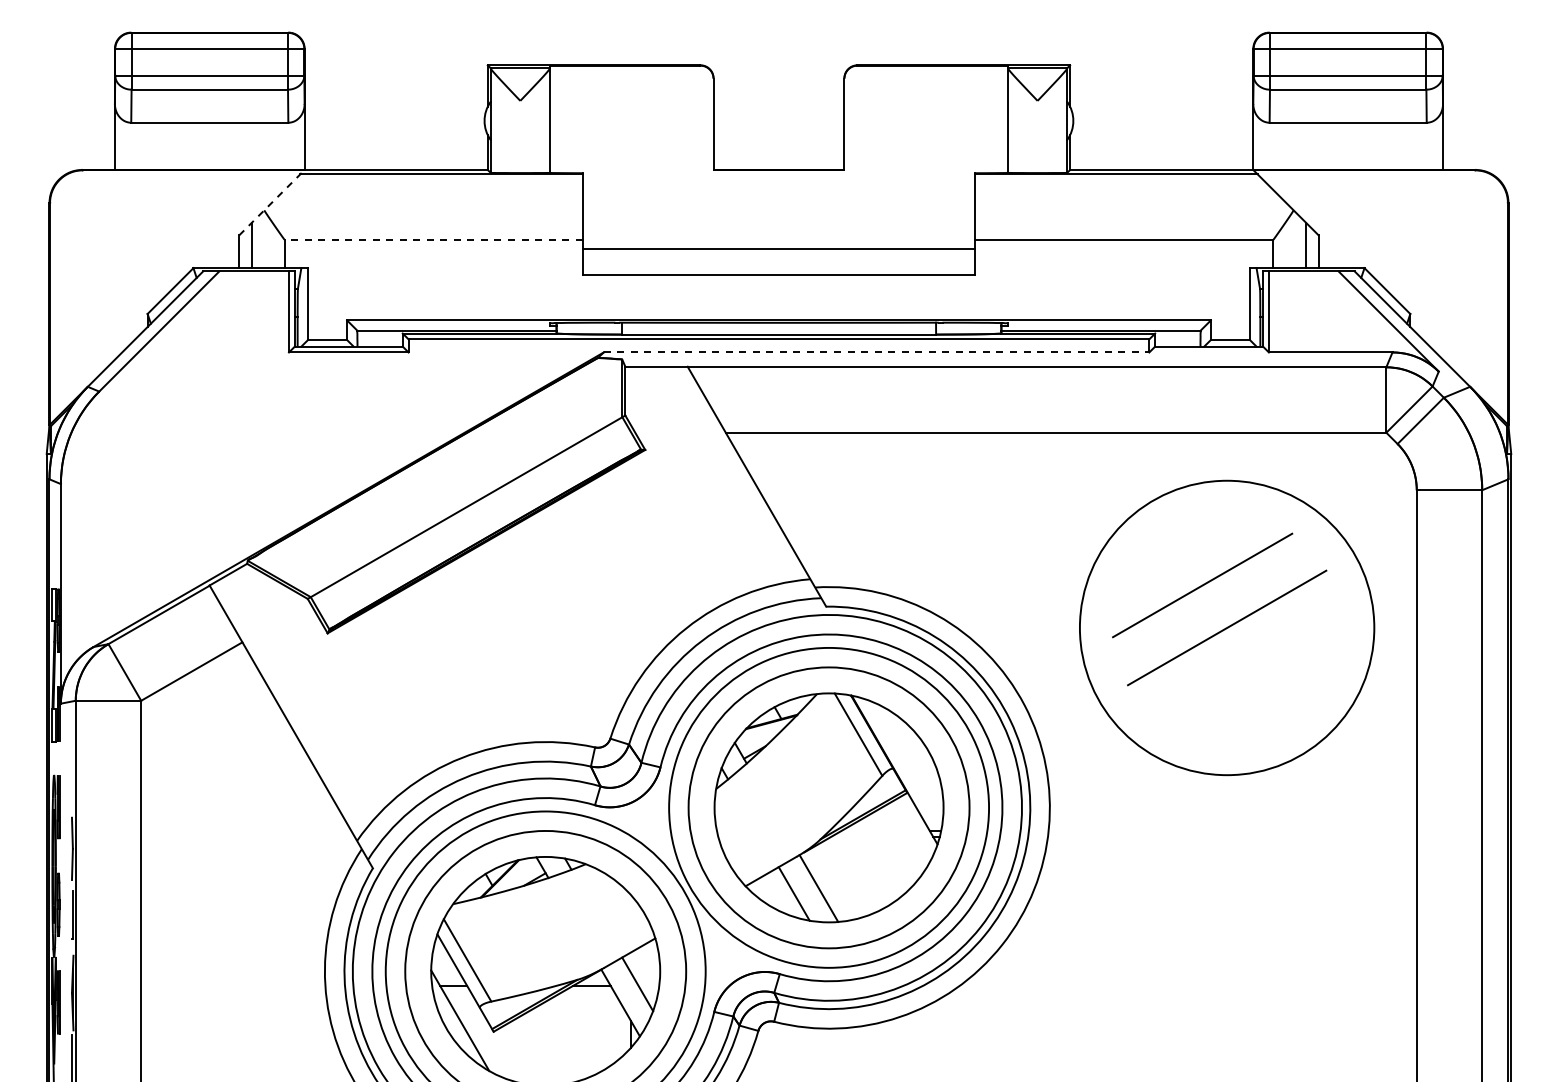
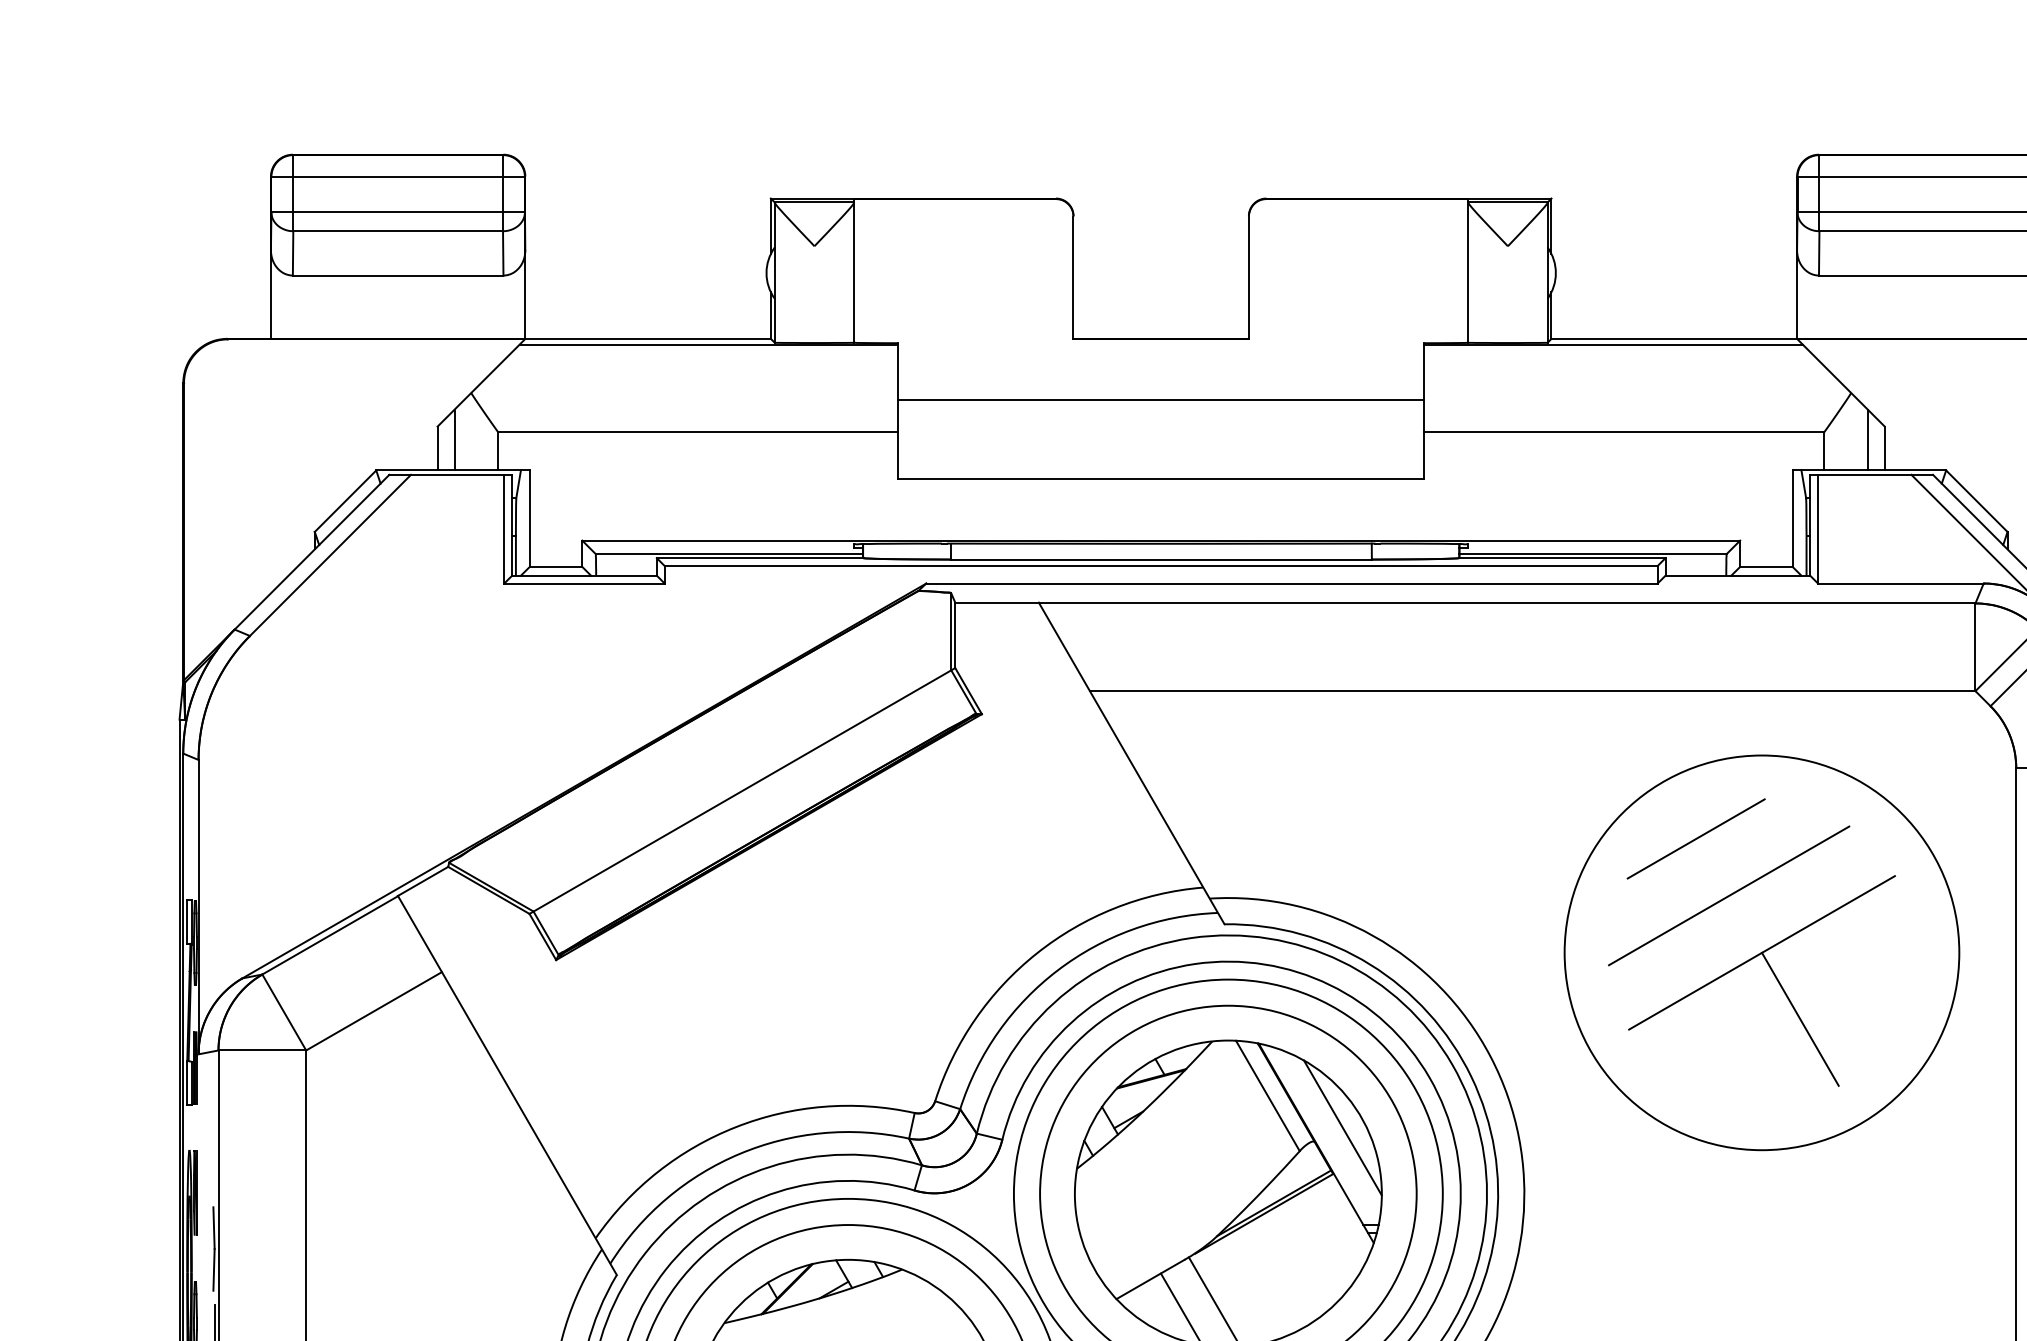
line: (272, 202) -> (482, 382), dashed -> solid
line: (433, 239) -> (698, 432), dashed -> solid
line: (778, 248) -> (1160, 399), moved
line: (876, 352) -> (1291, 583), dashed -> solid
line: (1178, 542) -> (1696, 838), added
line: (1255, 677) -> (1800, 1019), added
line: (914, 758) -> (1342, 1127), added

